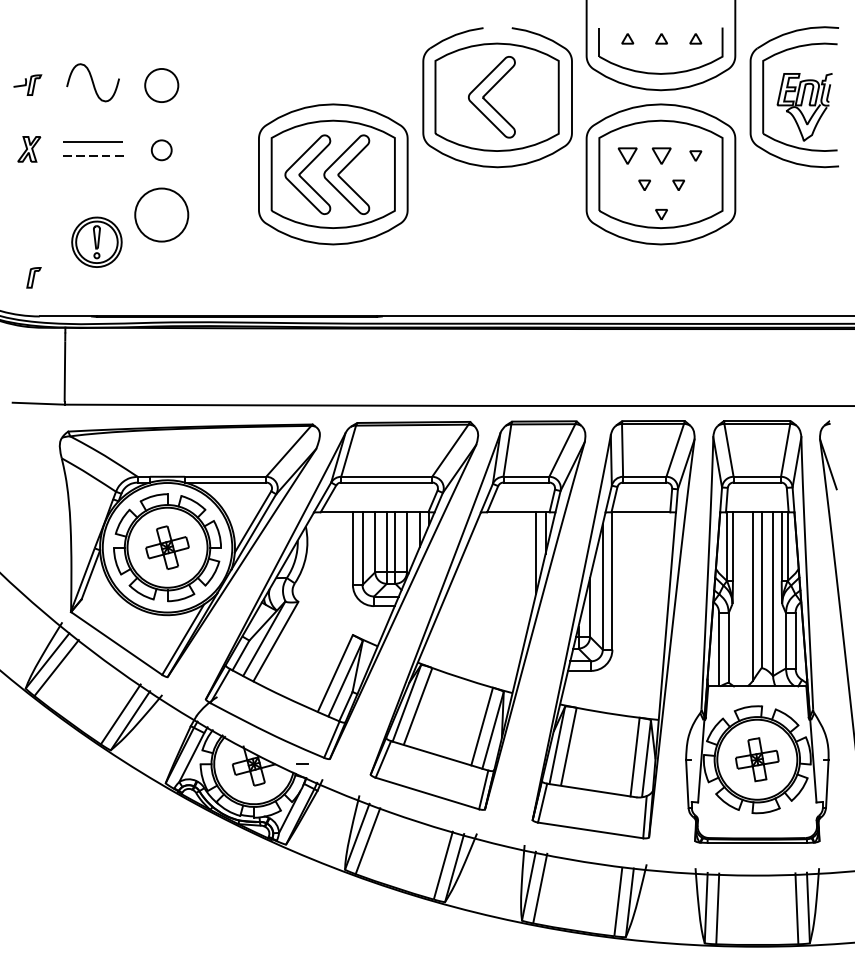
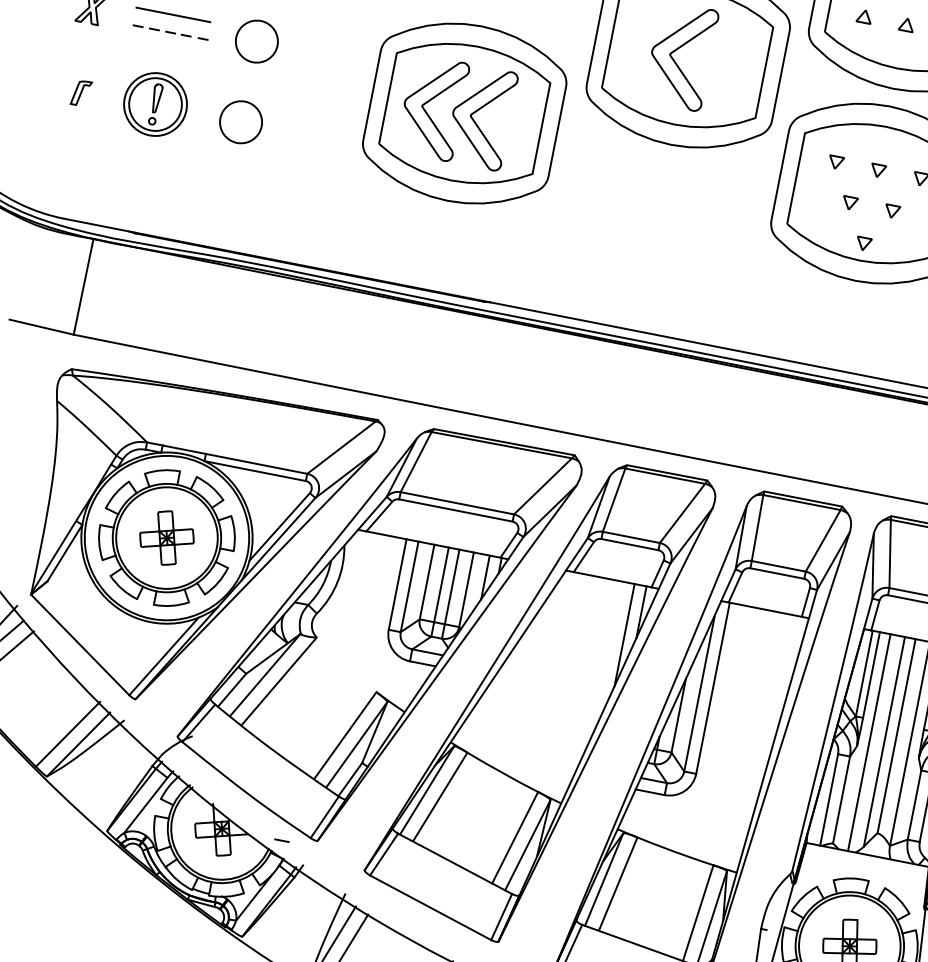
circle: (161, 149) -> (256, 40), size x1.67
part: (627, 155) -> (835, 161), size x0.62
part: (661, 155) -> (878, 170), size x0.62
circle: (161, 214) -> (240, 121), size x0.62
part: (96, 241) -> (155, 103), moved
part: (33, 277) -> (80, 92), moved
line: (741, 599) -> (869, 742), added

